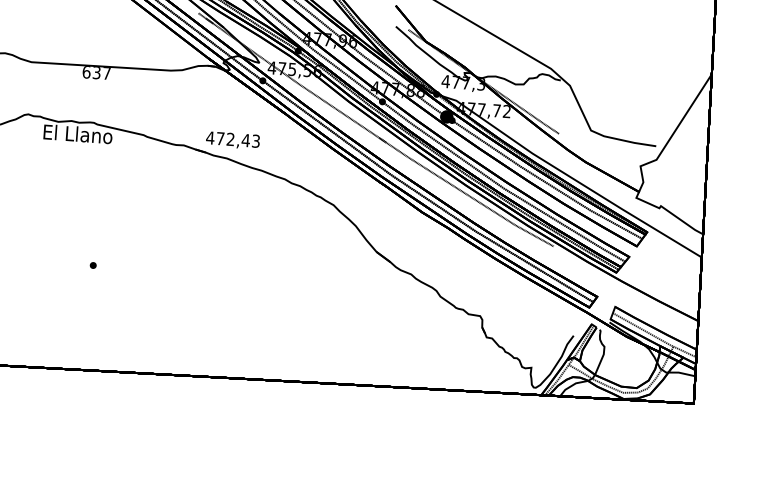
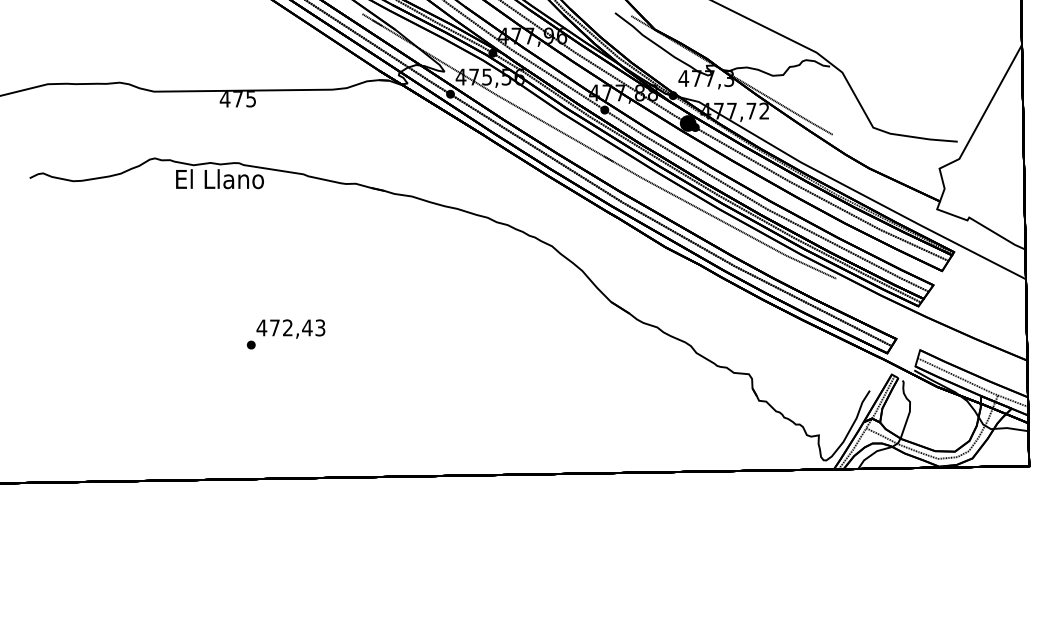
text: (96, 72) -> (237, 99), 637 -> 475
text: (232, 140) -> (290, 328), moved

